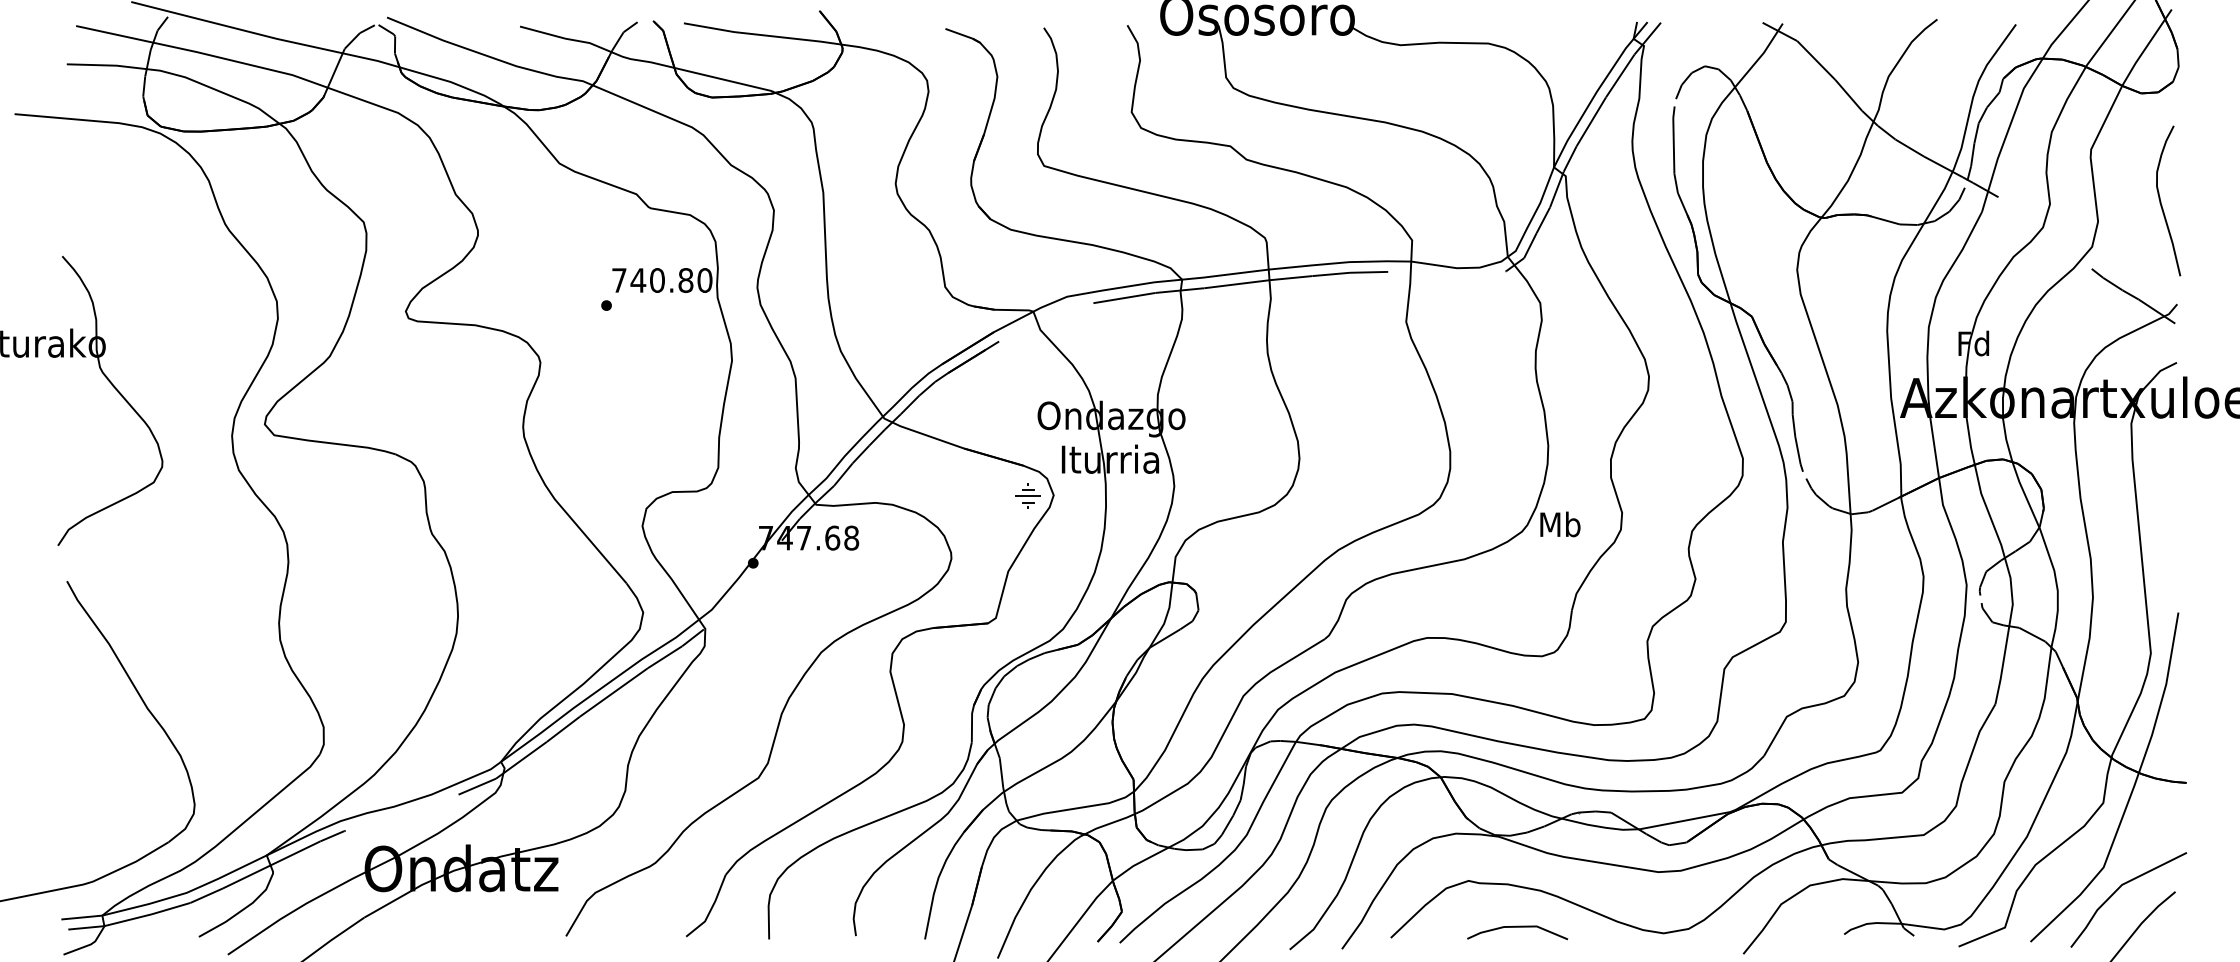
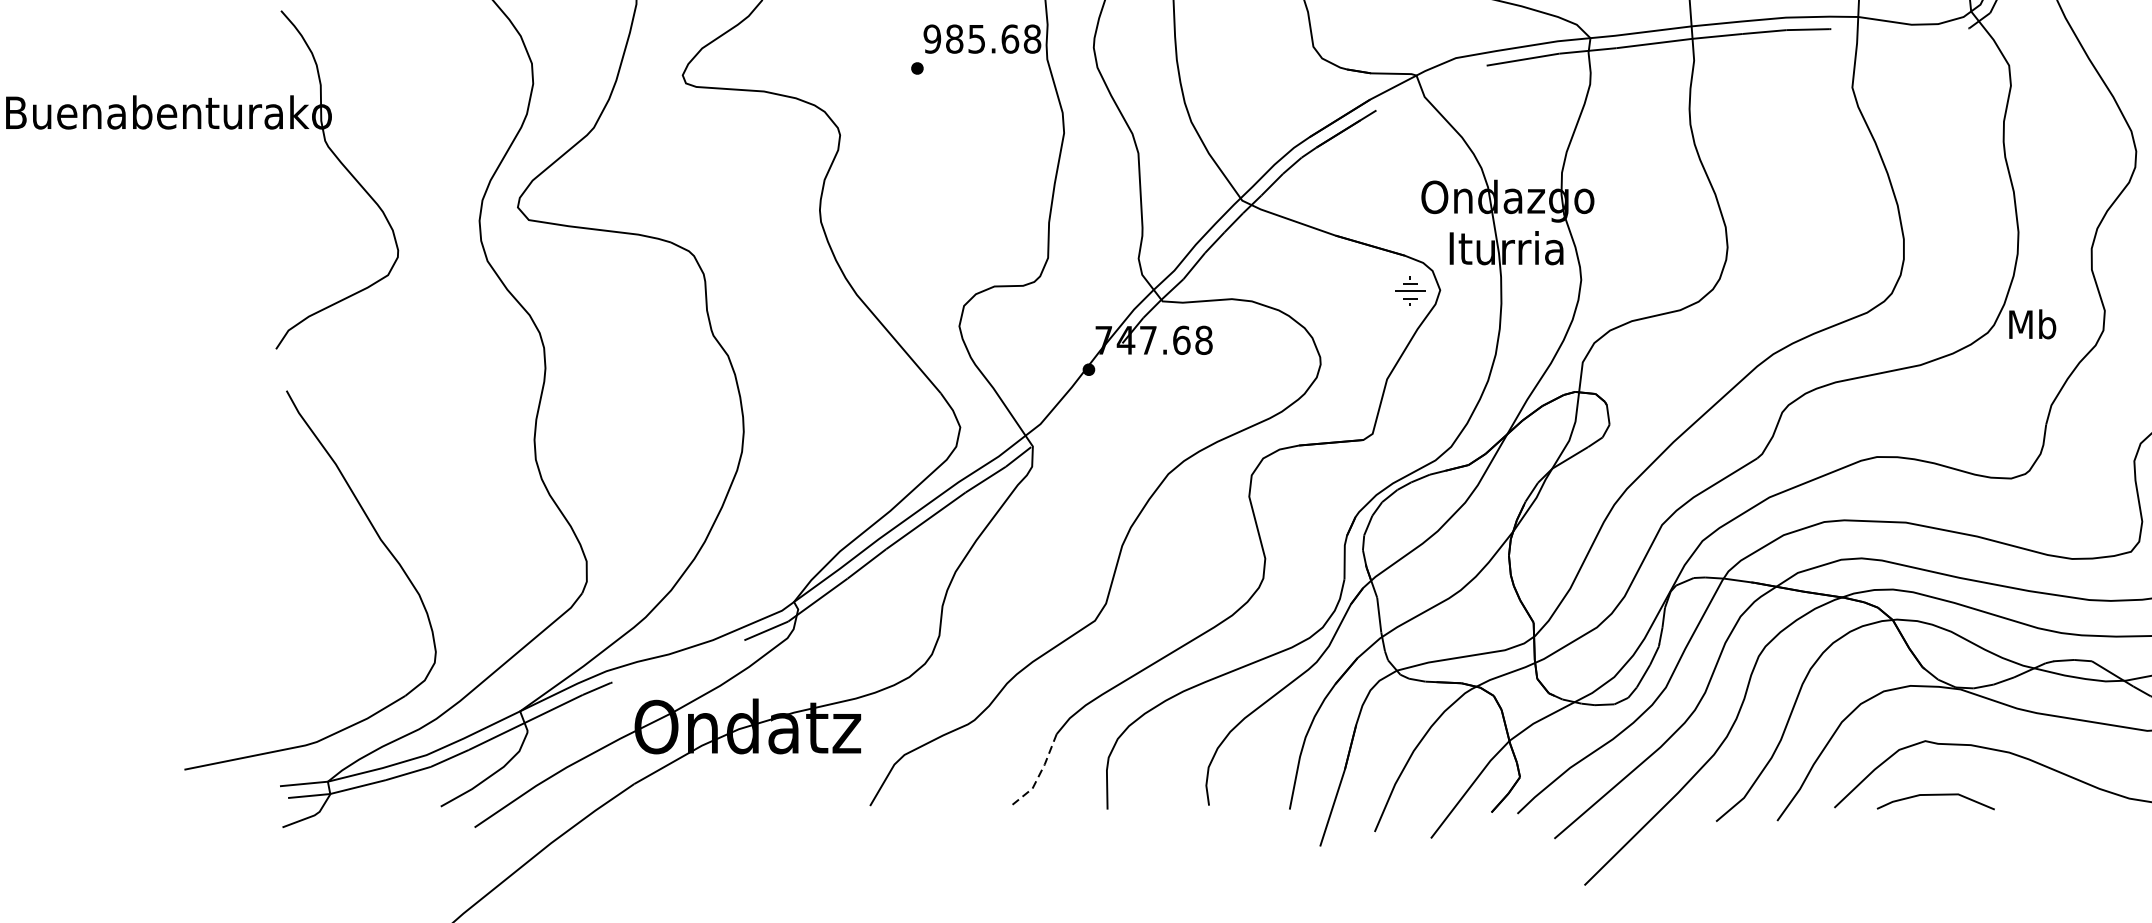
text: (661, 280) -> (981, 39), 740.80 -> 985.68
line: (710, 909) -> (1038, 774), solid -> dashed
line: (1517, 927) -> (1935, 795), moved

